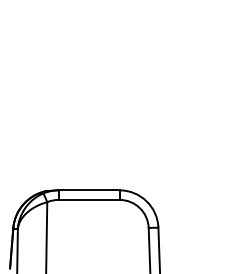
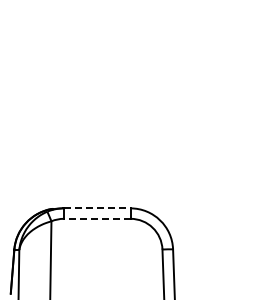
line: (89, 190) -> (97, 208), solid -> dashed
line: (88, 199) -> (96, 218), solid -> dashed

